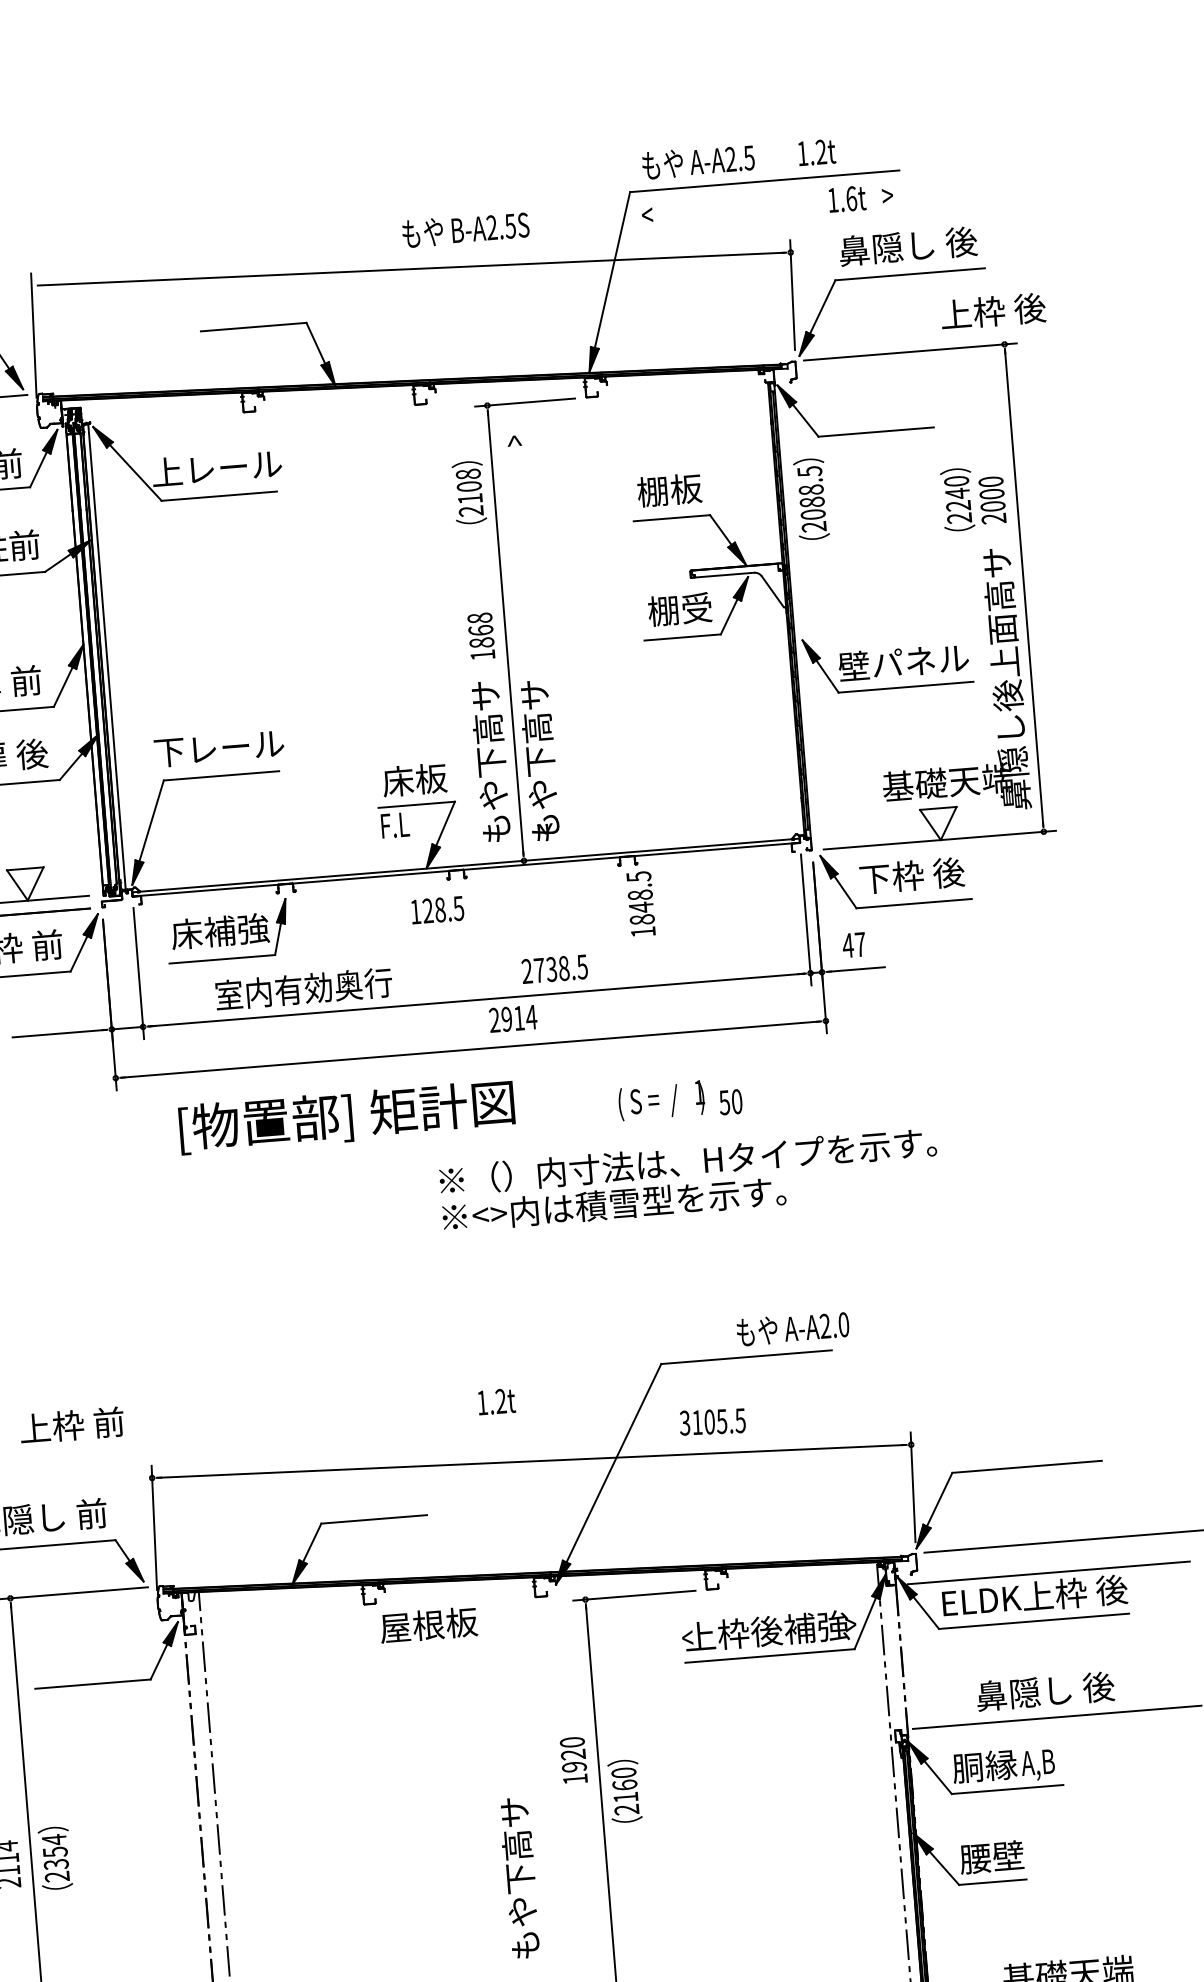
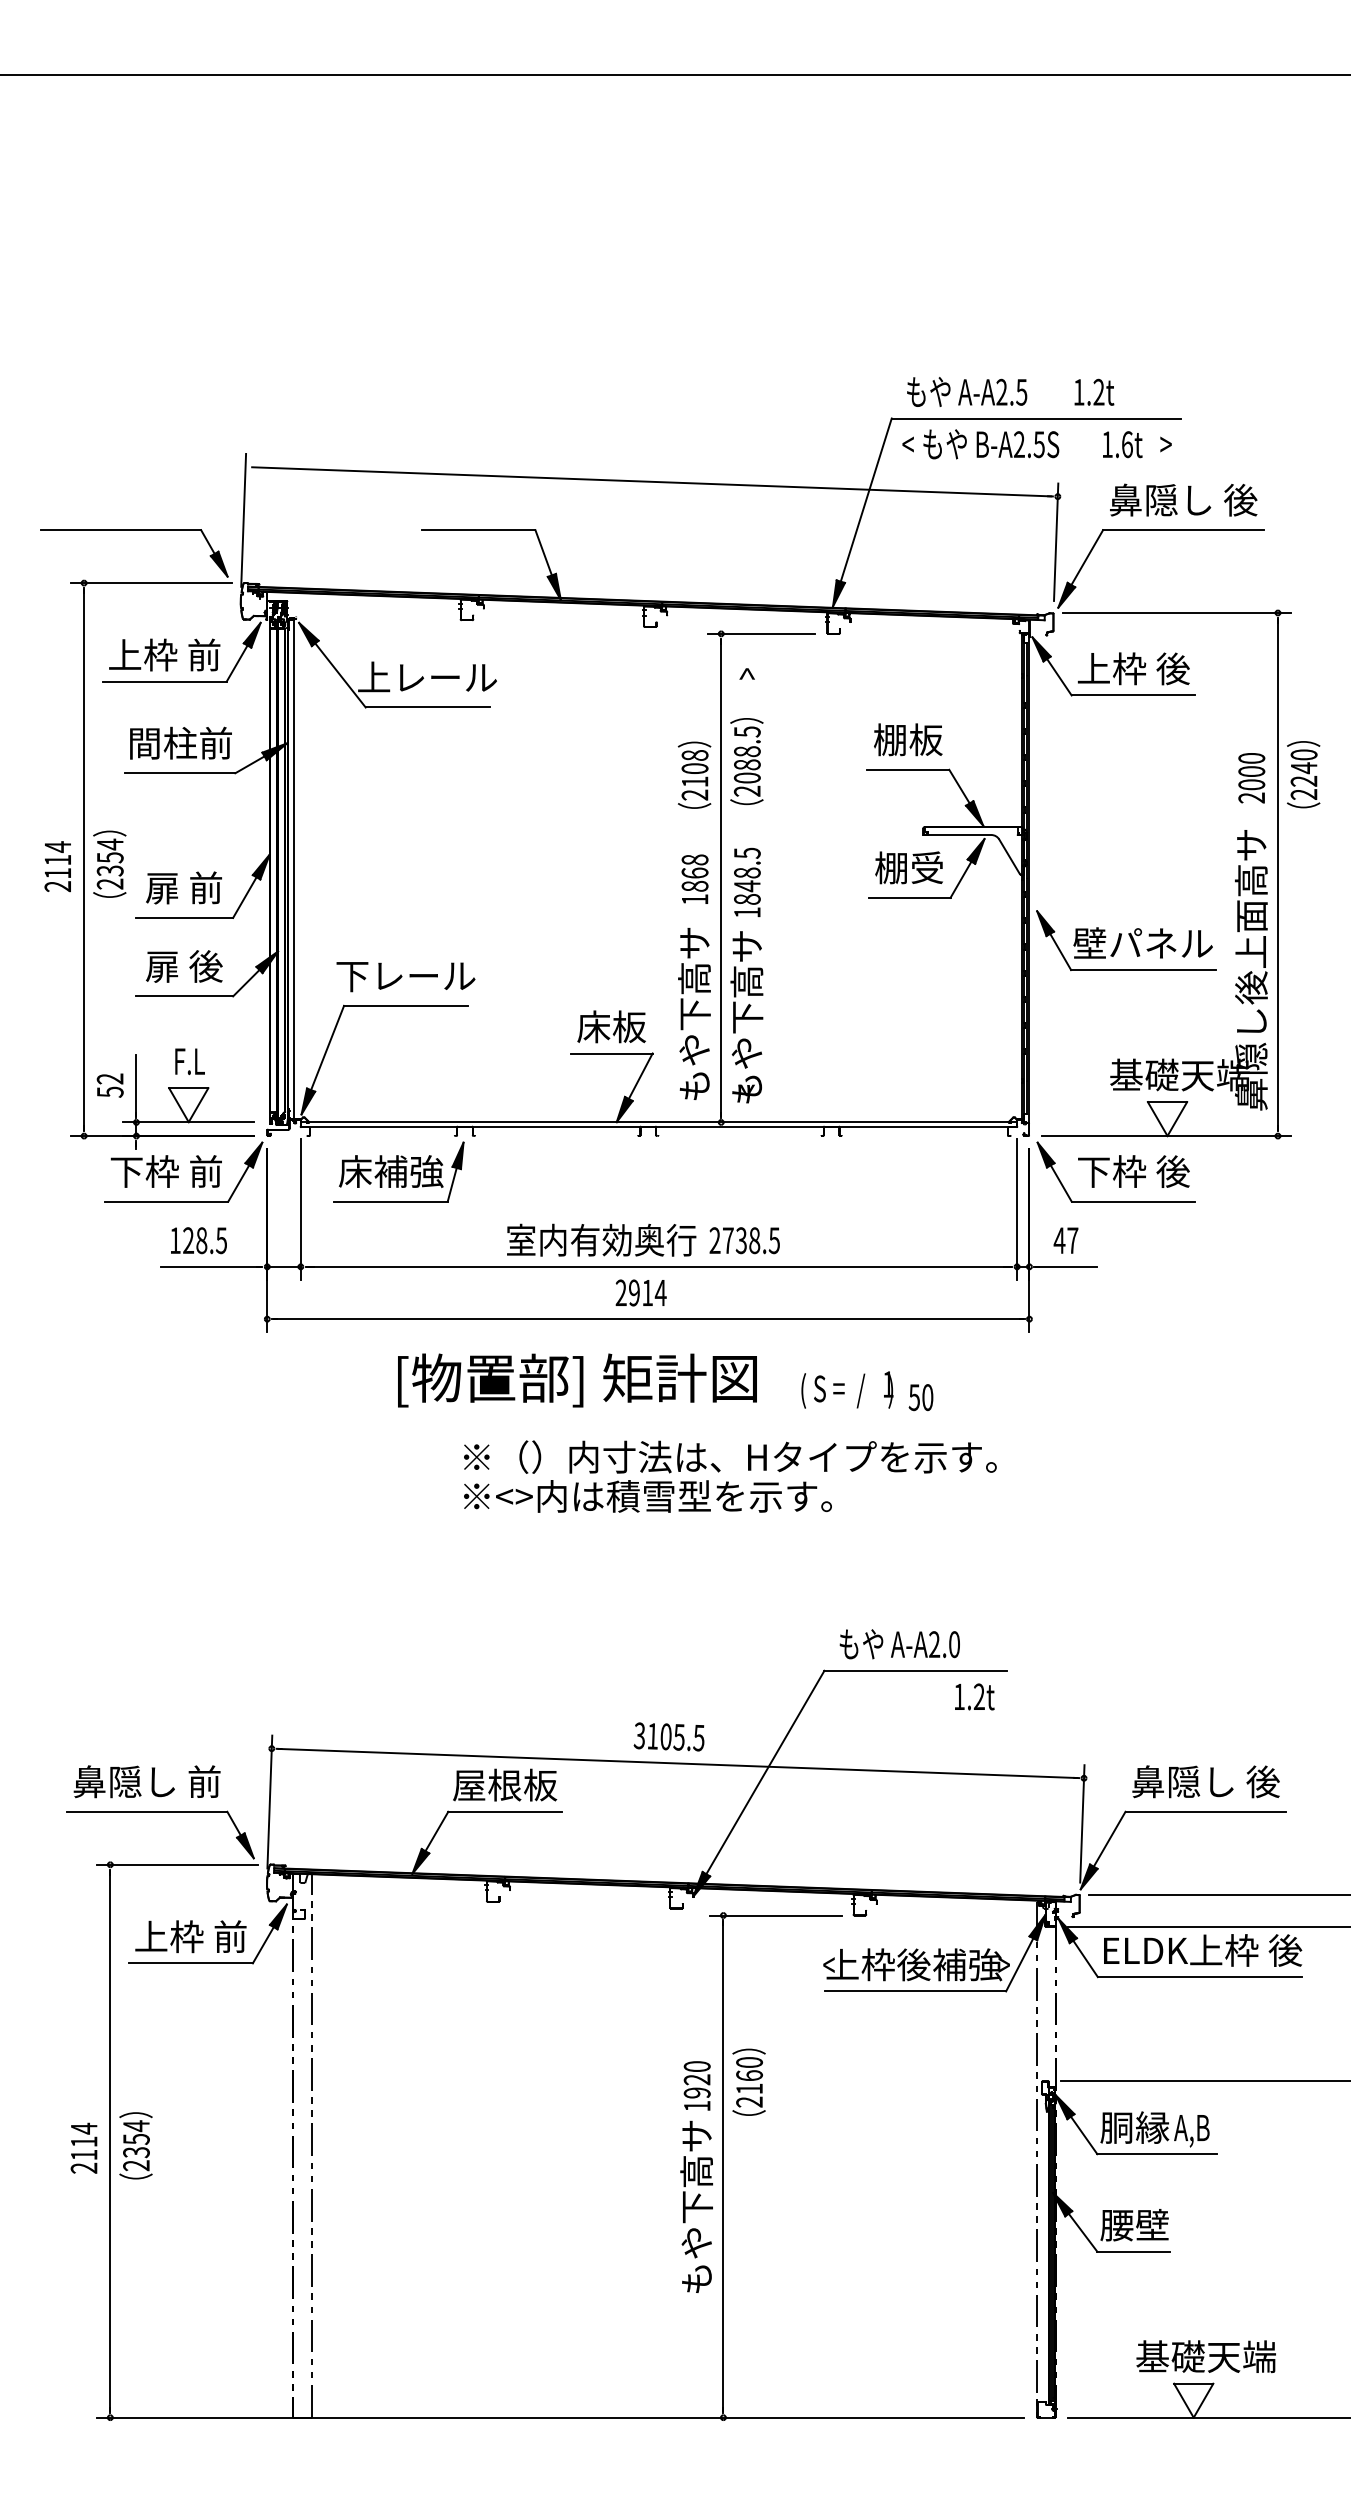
text: (465, 229) -> (991, 444), moved
text: (993, 311) -> (1133, 668), moved
text: (469, 492) -> (694, 774), moved
text: (811, 499) -> (746, 761), moved
text: (957, 499) -> (1303, 774), moved
text: (394, 825) -> (189, 1061), moved
text: (641, 903) -> (747, 882), moved
text: (437, 910) -> (198, 1240), moved
text: (303, 988) -> (601, 1239), moved
text: (512, 1018) -> (640, 1292), moved
text: (346, 1117) -> (577, 1380), moved
text: (689, 1179) -> (730, 1476), moved
text: (792, 1328) -> (899, 1644), moved
text: (496, 1401) -> (974, 1696), moved
text: (711, 1421) -> (668, 1736), moved
text: (71, 1425) -> (190, 1936), moved
text: (429, 1624) -> (505, 1784), moved
text: (1044, 1691) -> (1205, 1781), moved
text: (624, 1790) -> (748, 2081), moved
text: (519, 1877) -> (696, 2206), moved

